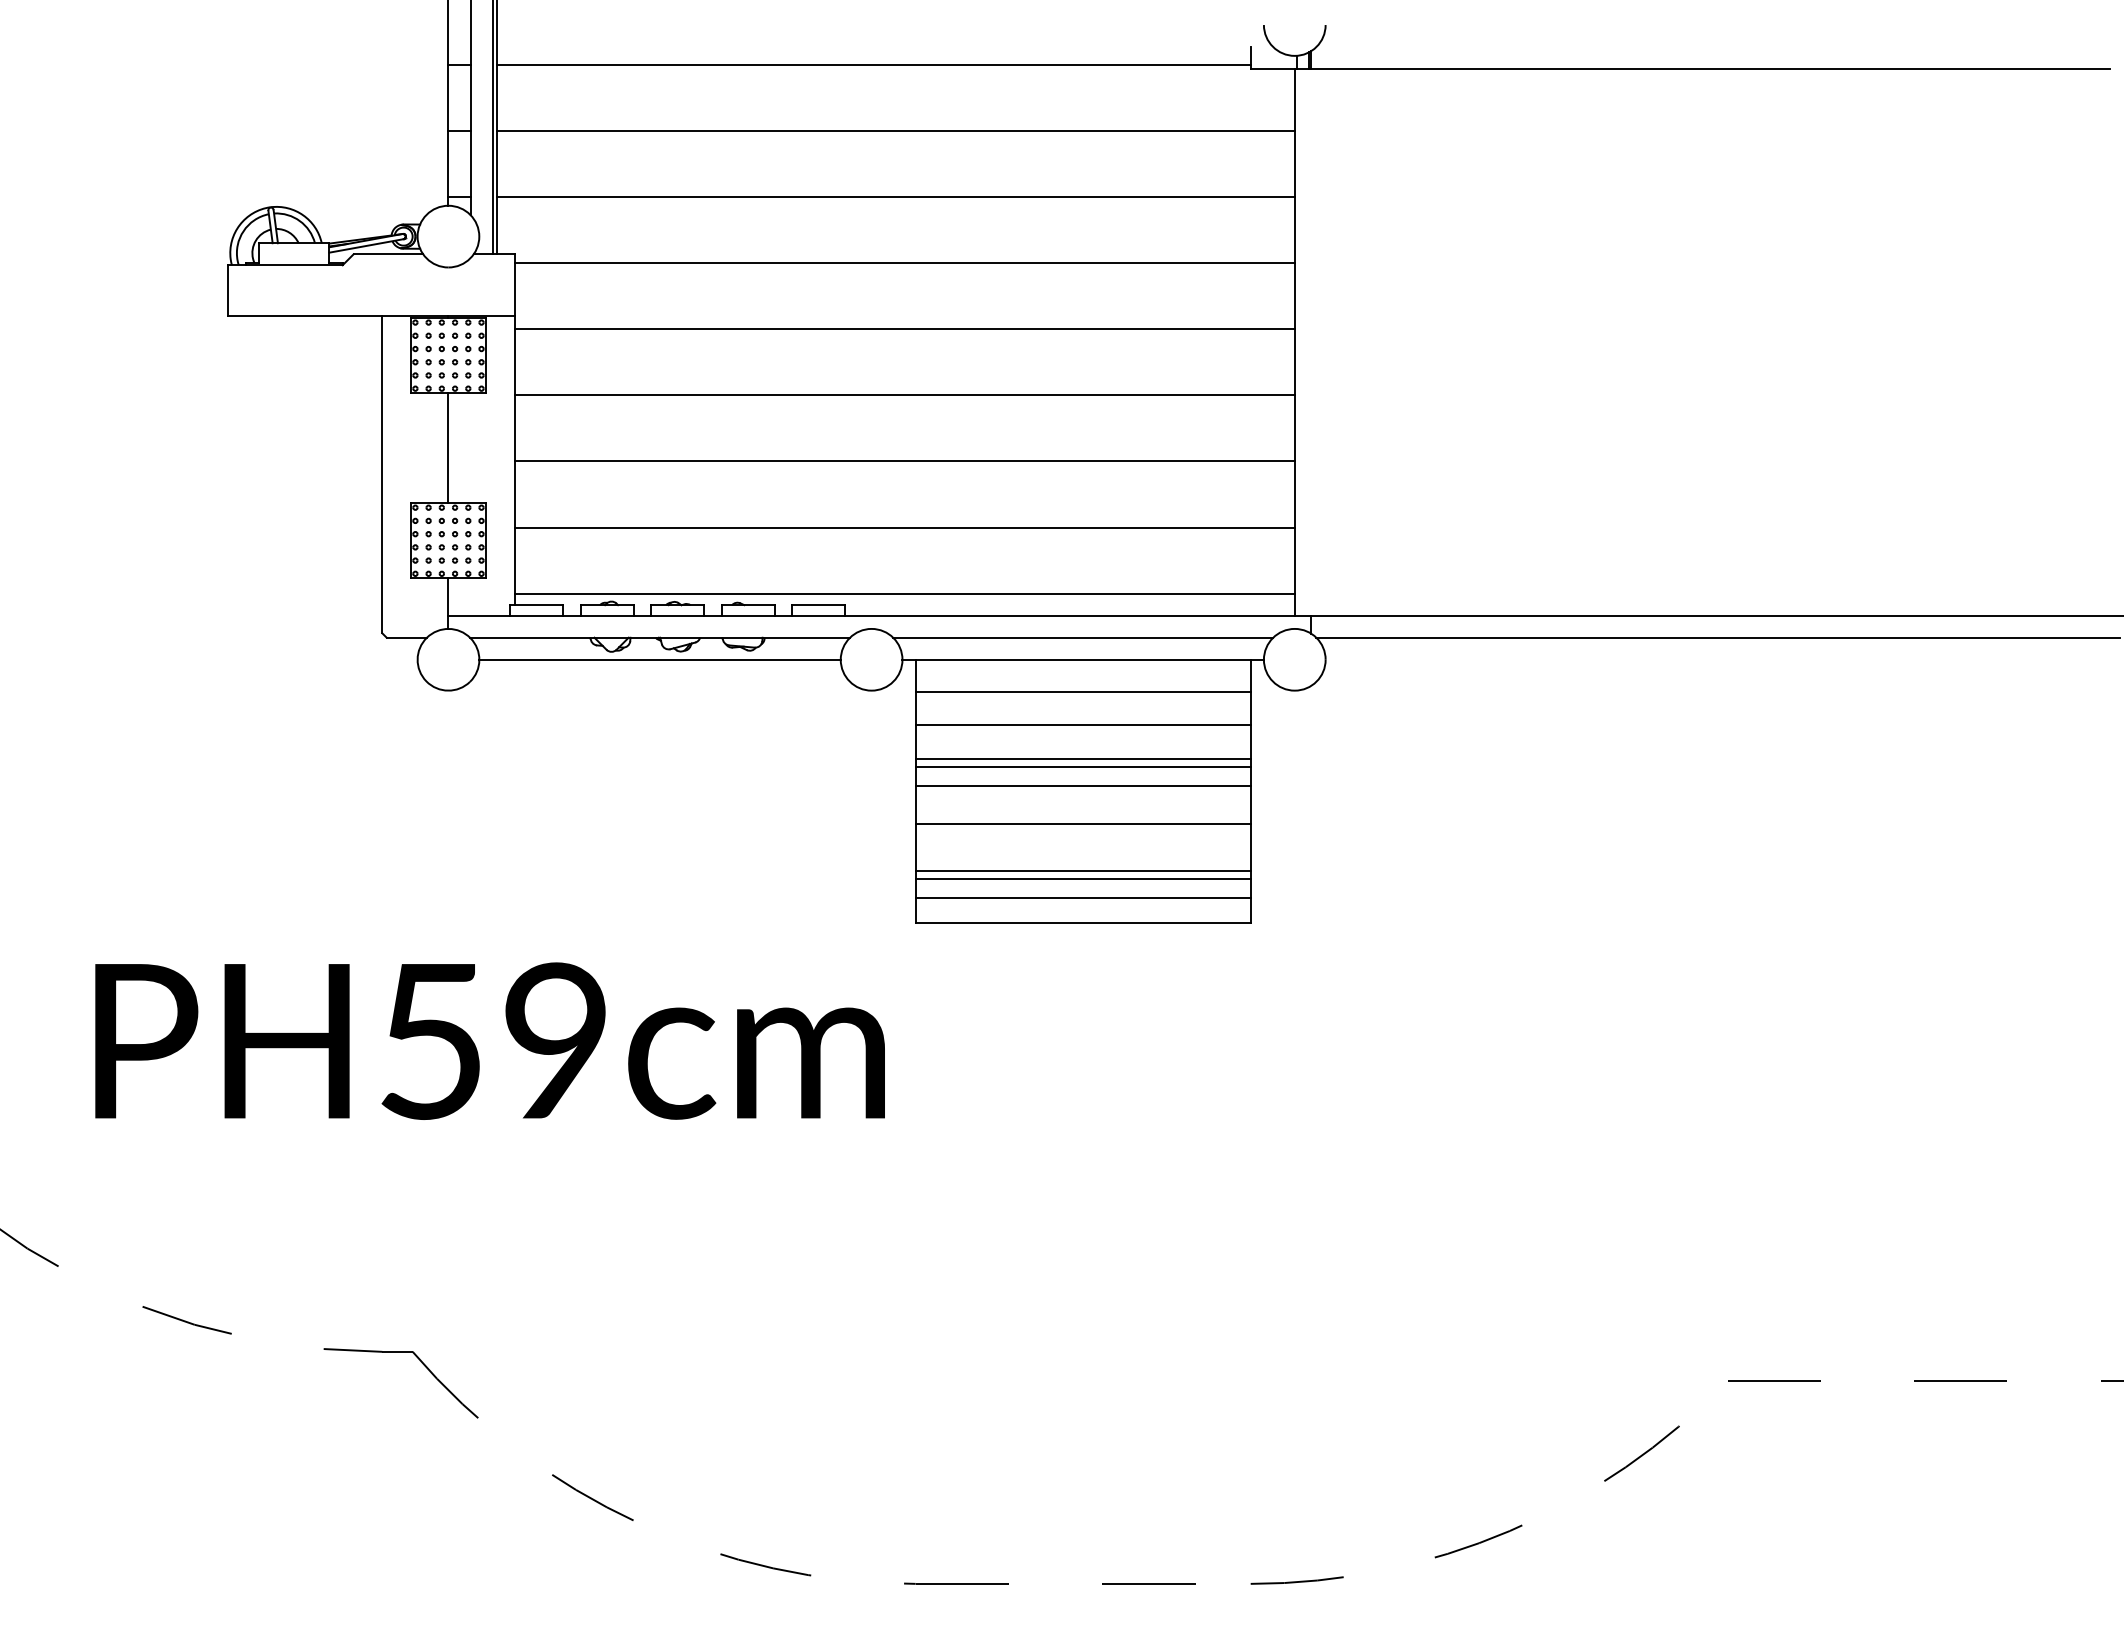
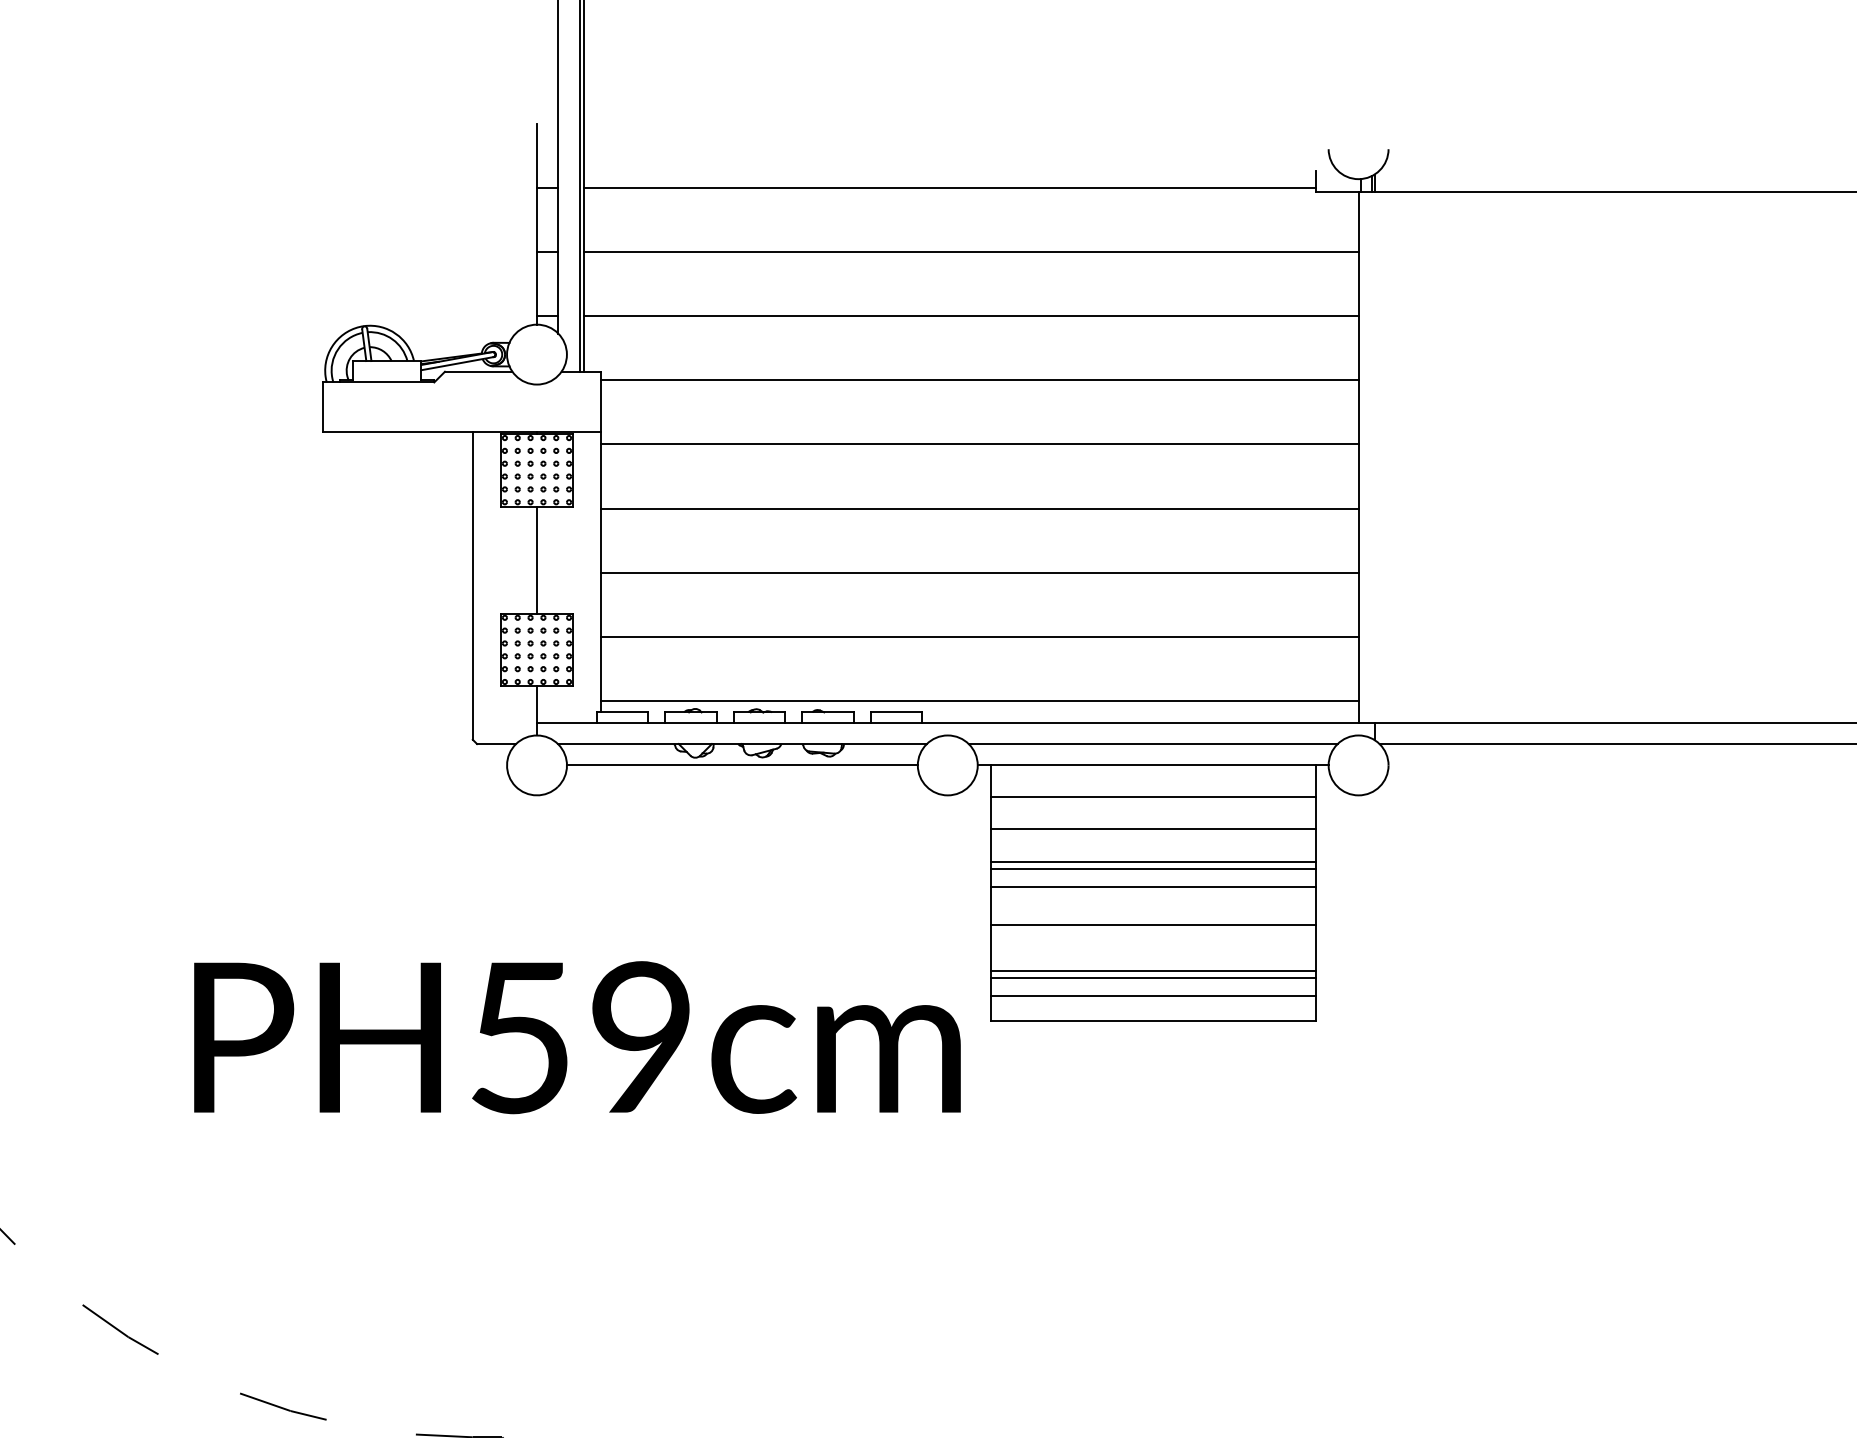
text: (489, 1040) -> (576, 1036), moved

